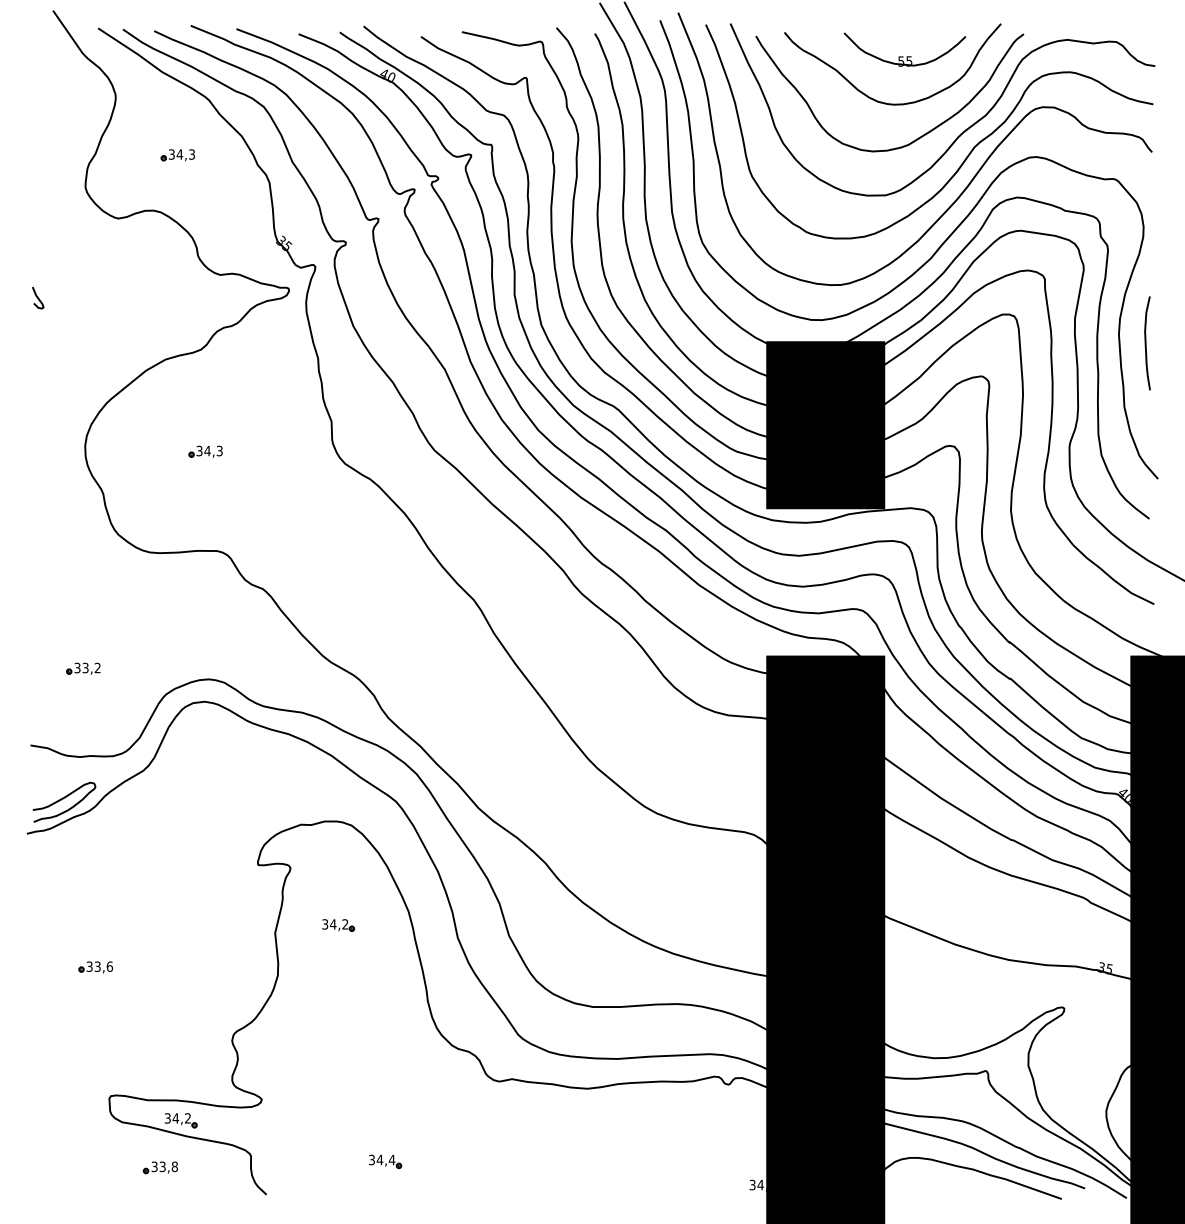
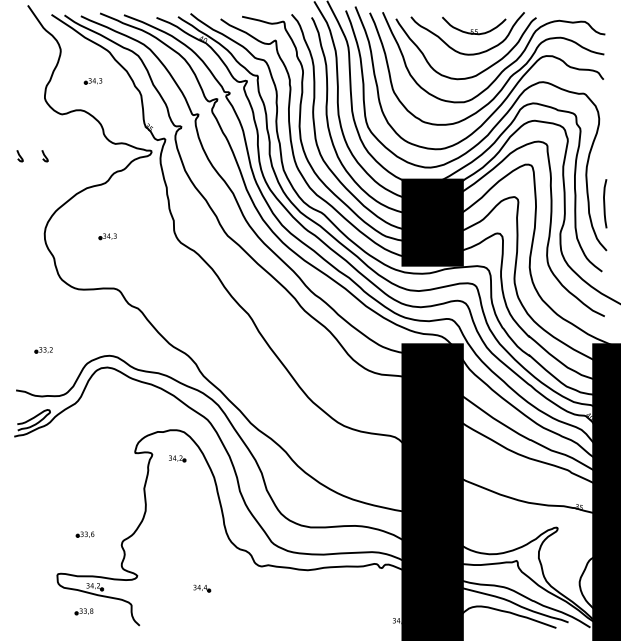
curve: (84, 298) -> (44, 156), added
curve: (1147, 342) -> (605, 203), moved
part: (338, 925) -> (177, 458), moved
part: (94, 967) -> (84, 534), moved
part: (386, 1161) -> (202, 588), moved

